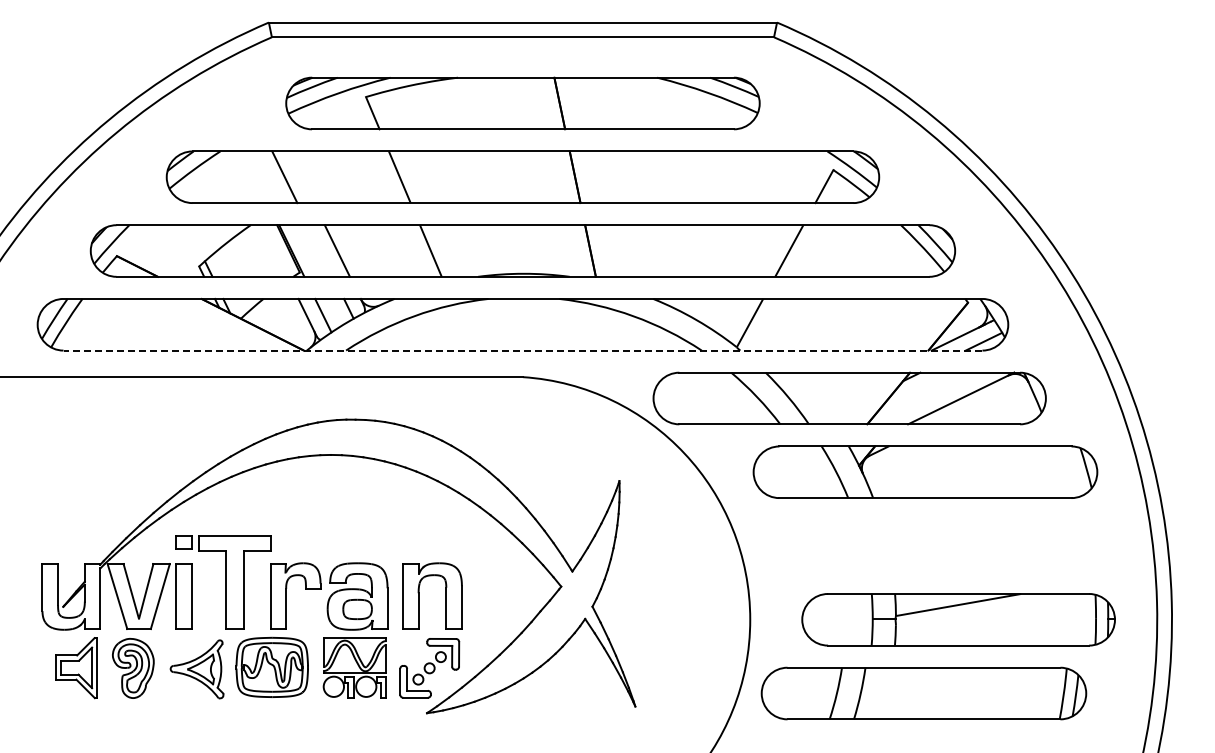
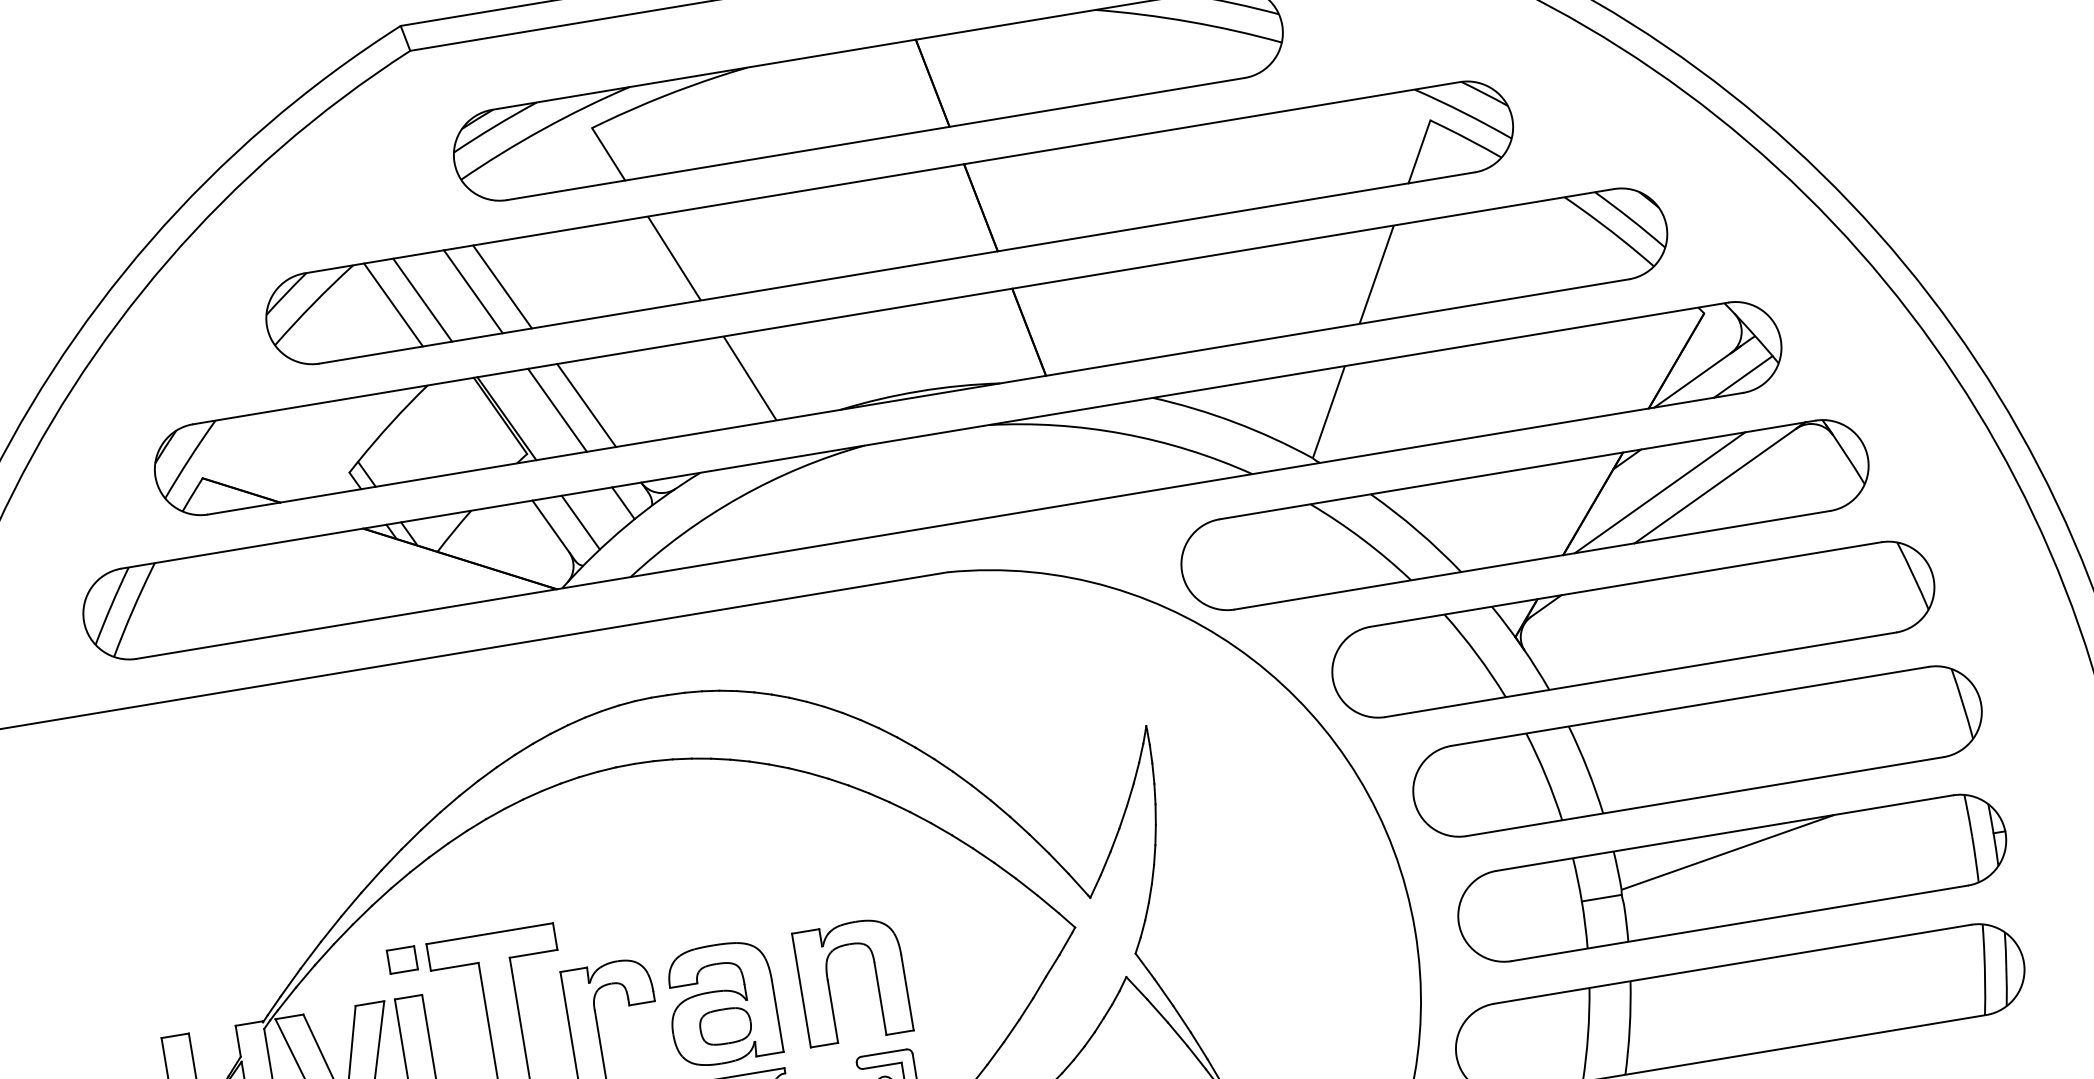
line: (238, 177) -> (392, 305), added
line: (255, 177) -> (422, 300), added
line: (301, 177) -> (502, 287), added
line: (320, 250) -> (556, 409), added
line: (522, 350) -> (939, 525), dashed -> solid
line: (926, 398) -> (1659, 492), added
part: (925, 471) -> (1633, 628), moved
part: (923, 545) -> (1696, 750), added
part: (958, 619) -> (1731, 877), moved

